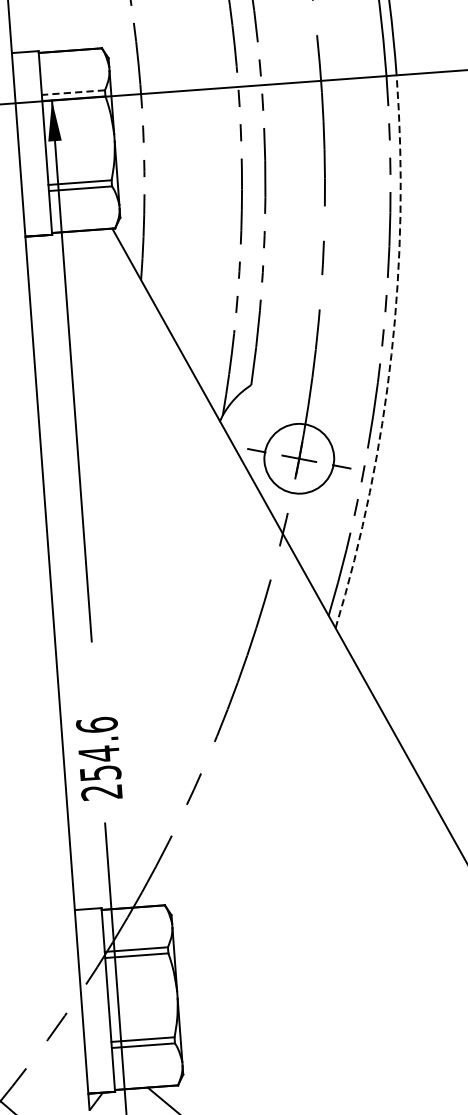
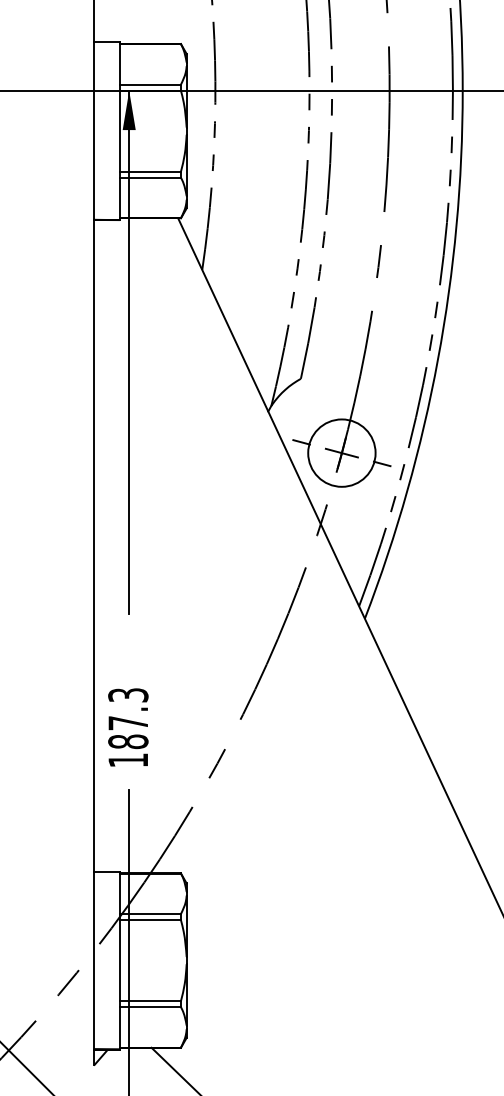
line: (73, 92) -> (150, 84), dashed -> solid
arc: (391, 354) -> (438, 359), dashed -> solid
text: (99, 758) -> (128, 727), 254.6 -> 187.3

